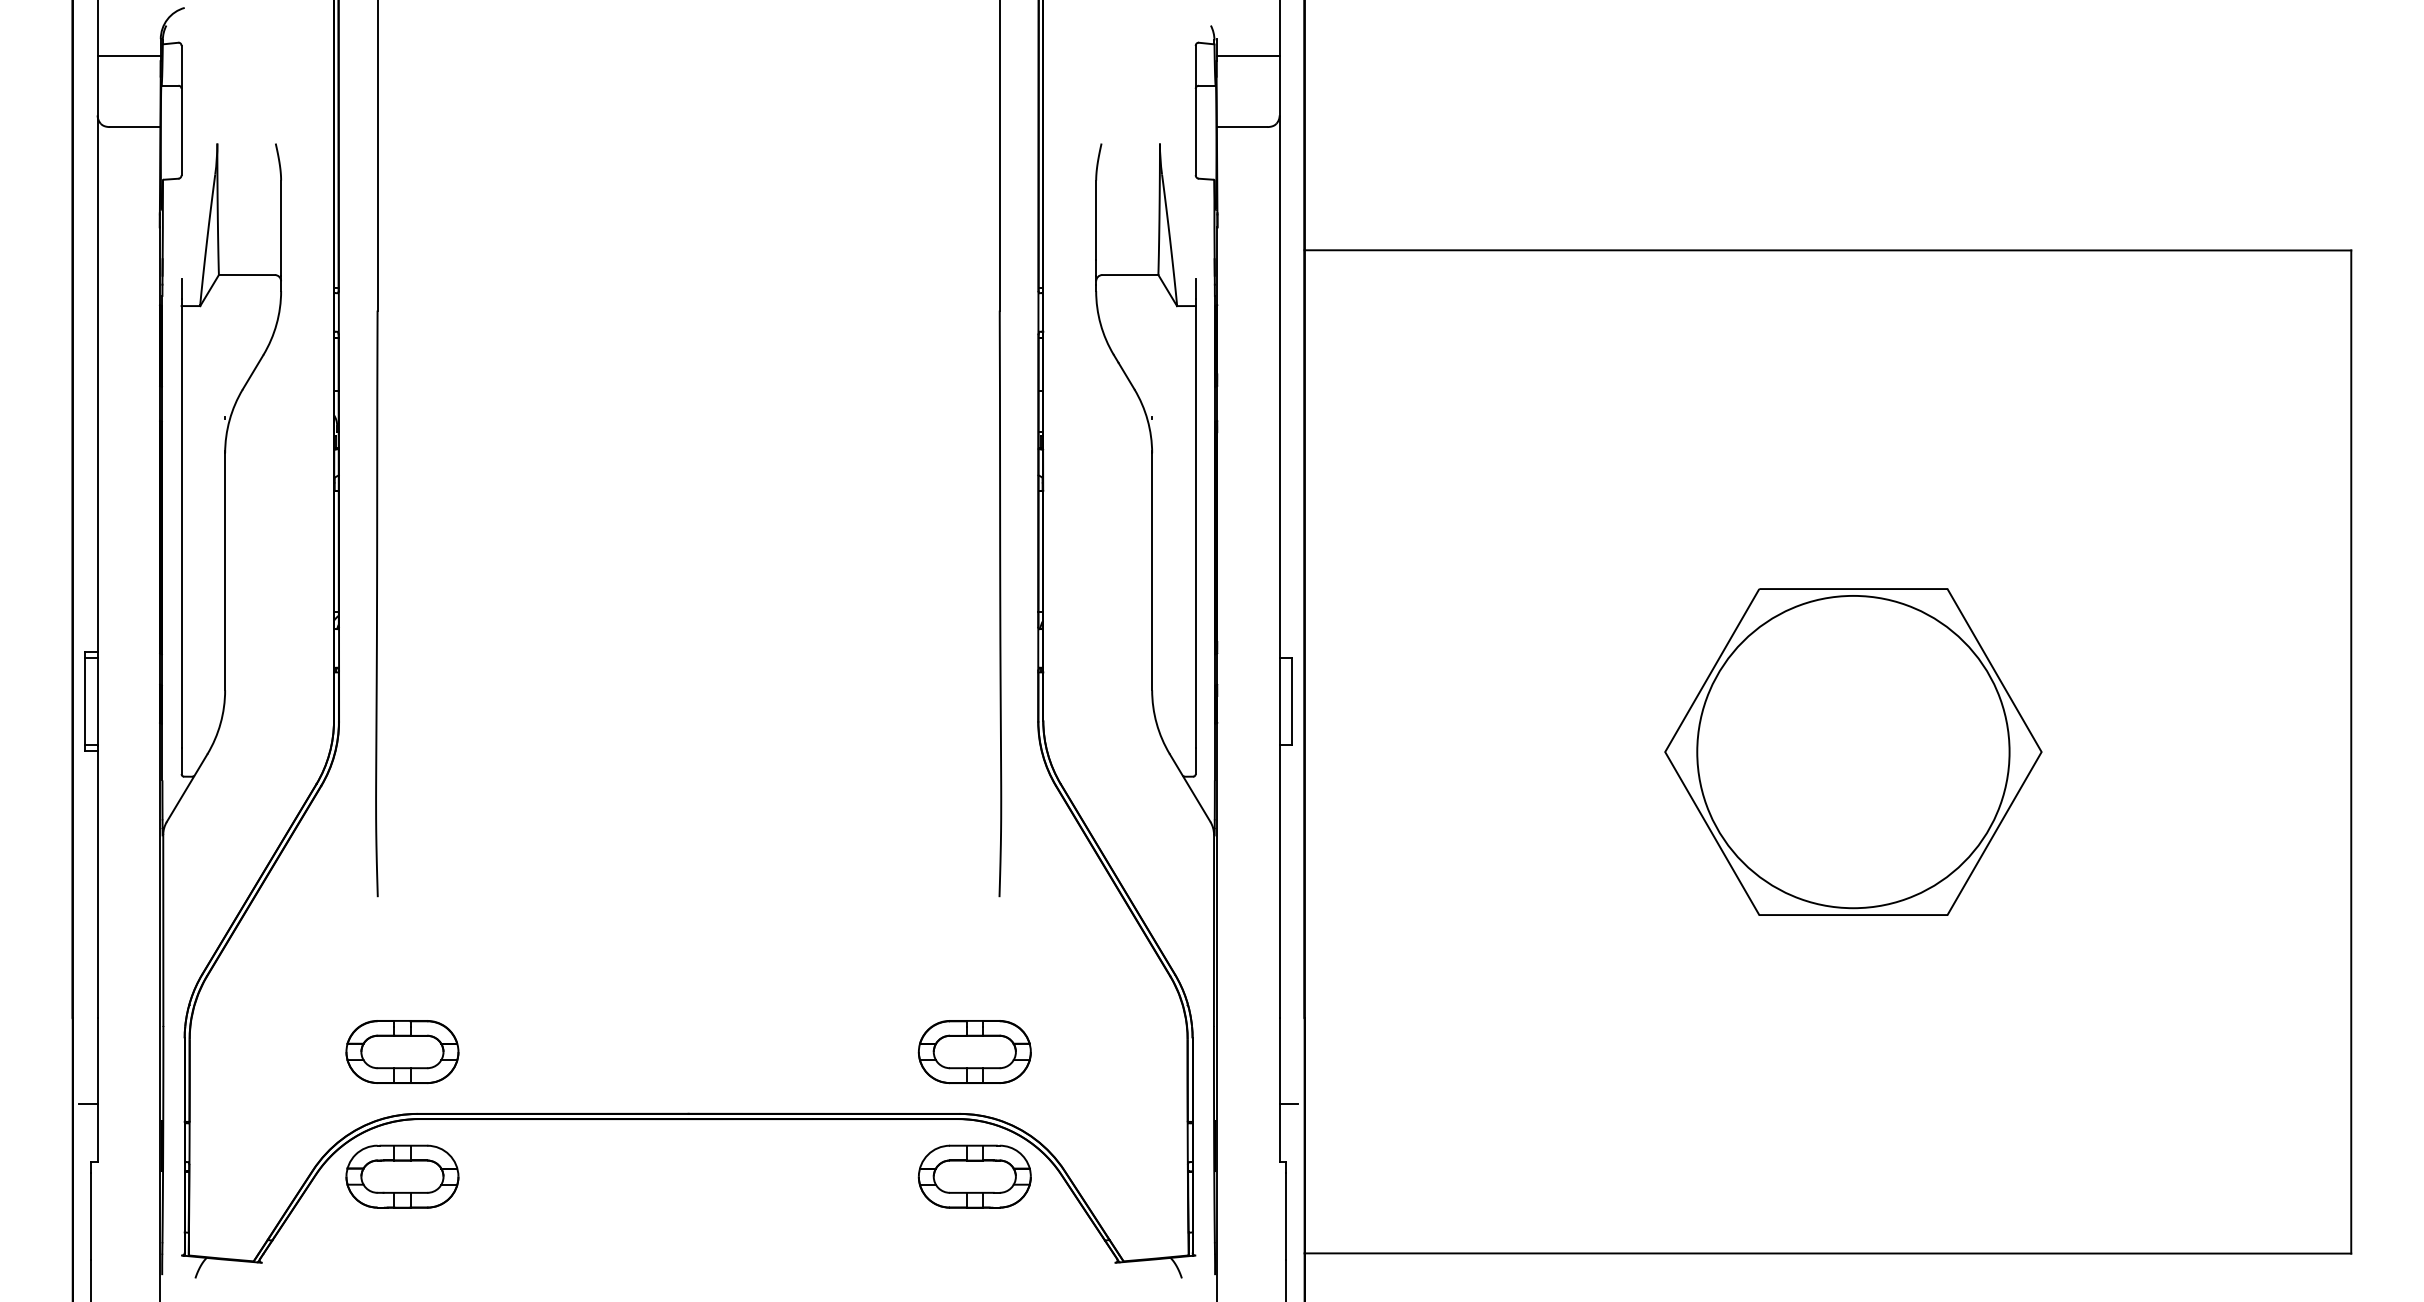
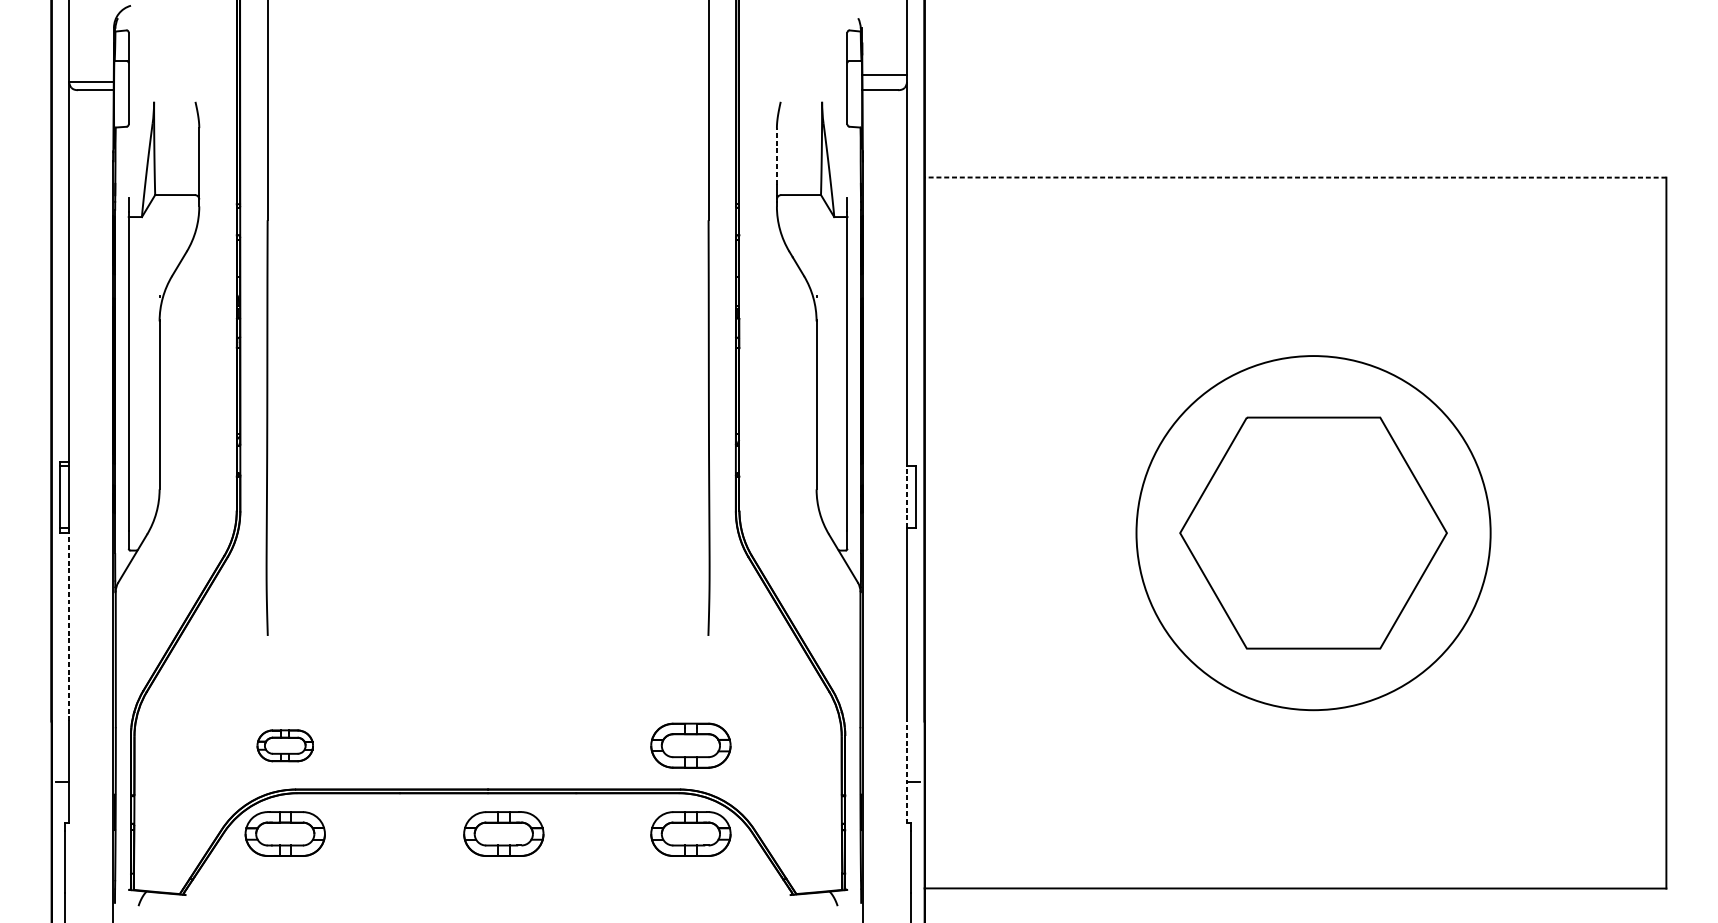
line: (128, 56) -> (91, 81), moved
line: (1247, 56) -> (884, 74), moved
line: (1096, 220) -> (777, 156), solid -> dashed
line: (1827, 250) -> (1295, 177), solid -> dashed
line: (1279, 701) -> (906, 497), solid -> dashed
circle: (1853, 751) -> (1313, 532), size x1.6
line: (97, 883) -> (69, 626), solid -> dashed
part: (402, 1052) -> (285, 746), size x0.7
line: (1279, 1089) -> (906, 772), solid -> dashed
part: (710, 1176) -> (503, 833), added

